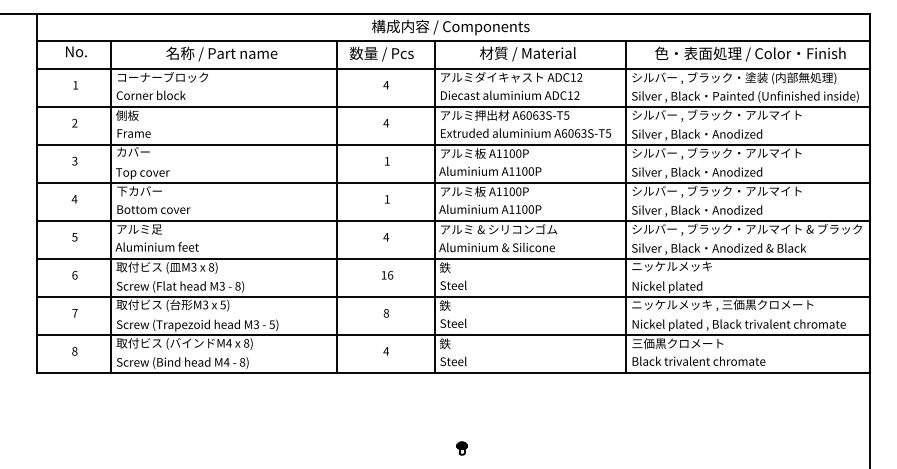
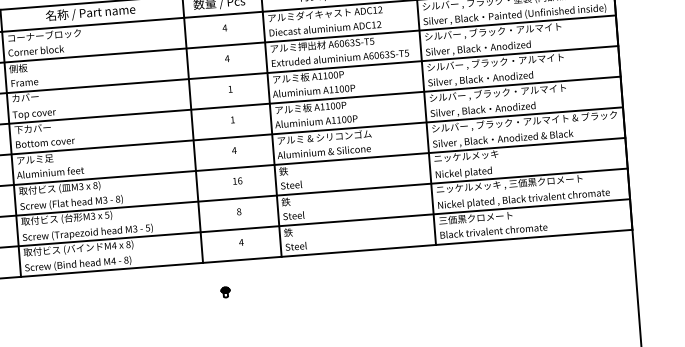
part: (461, 448) -> (225, 292), moved

